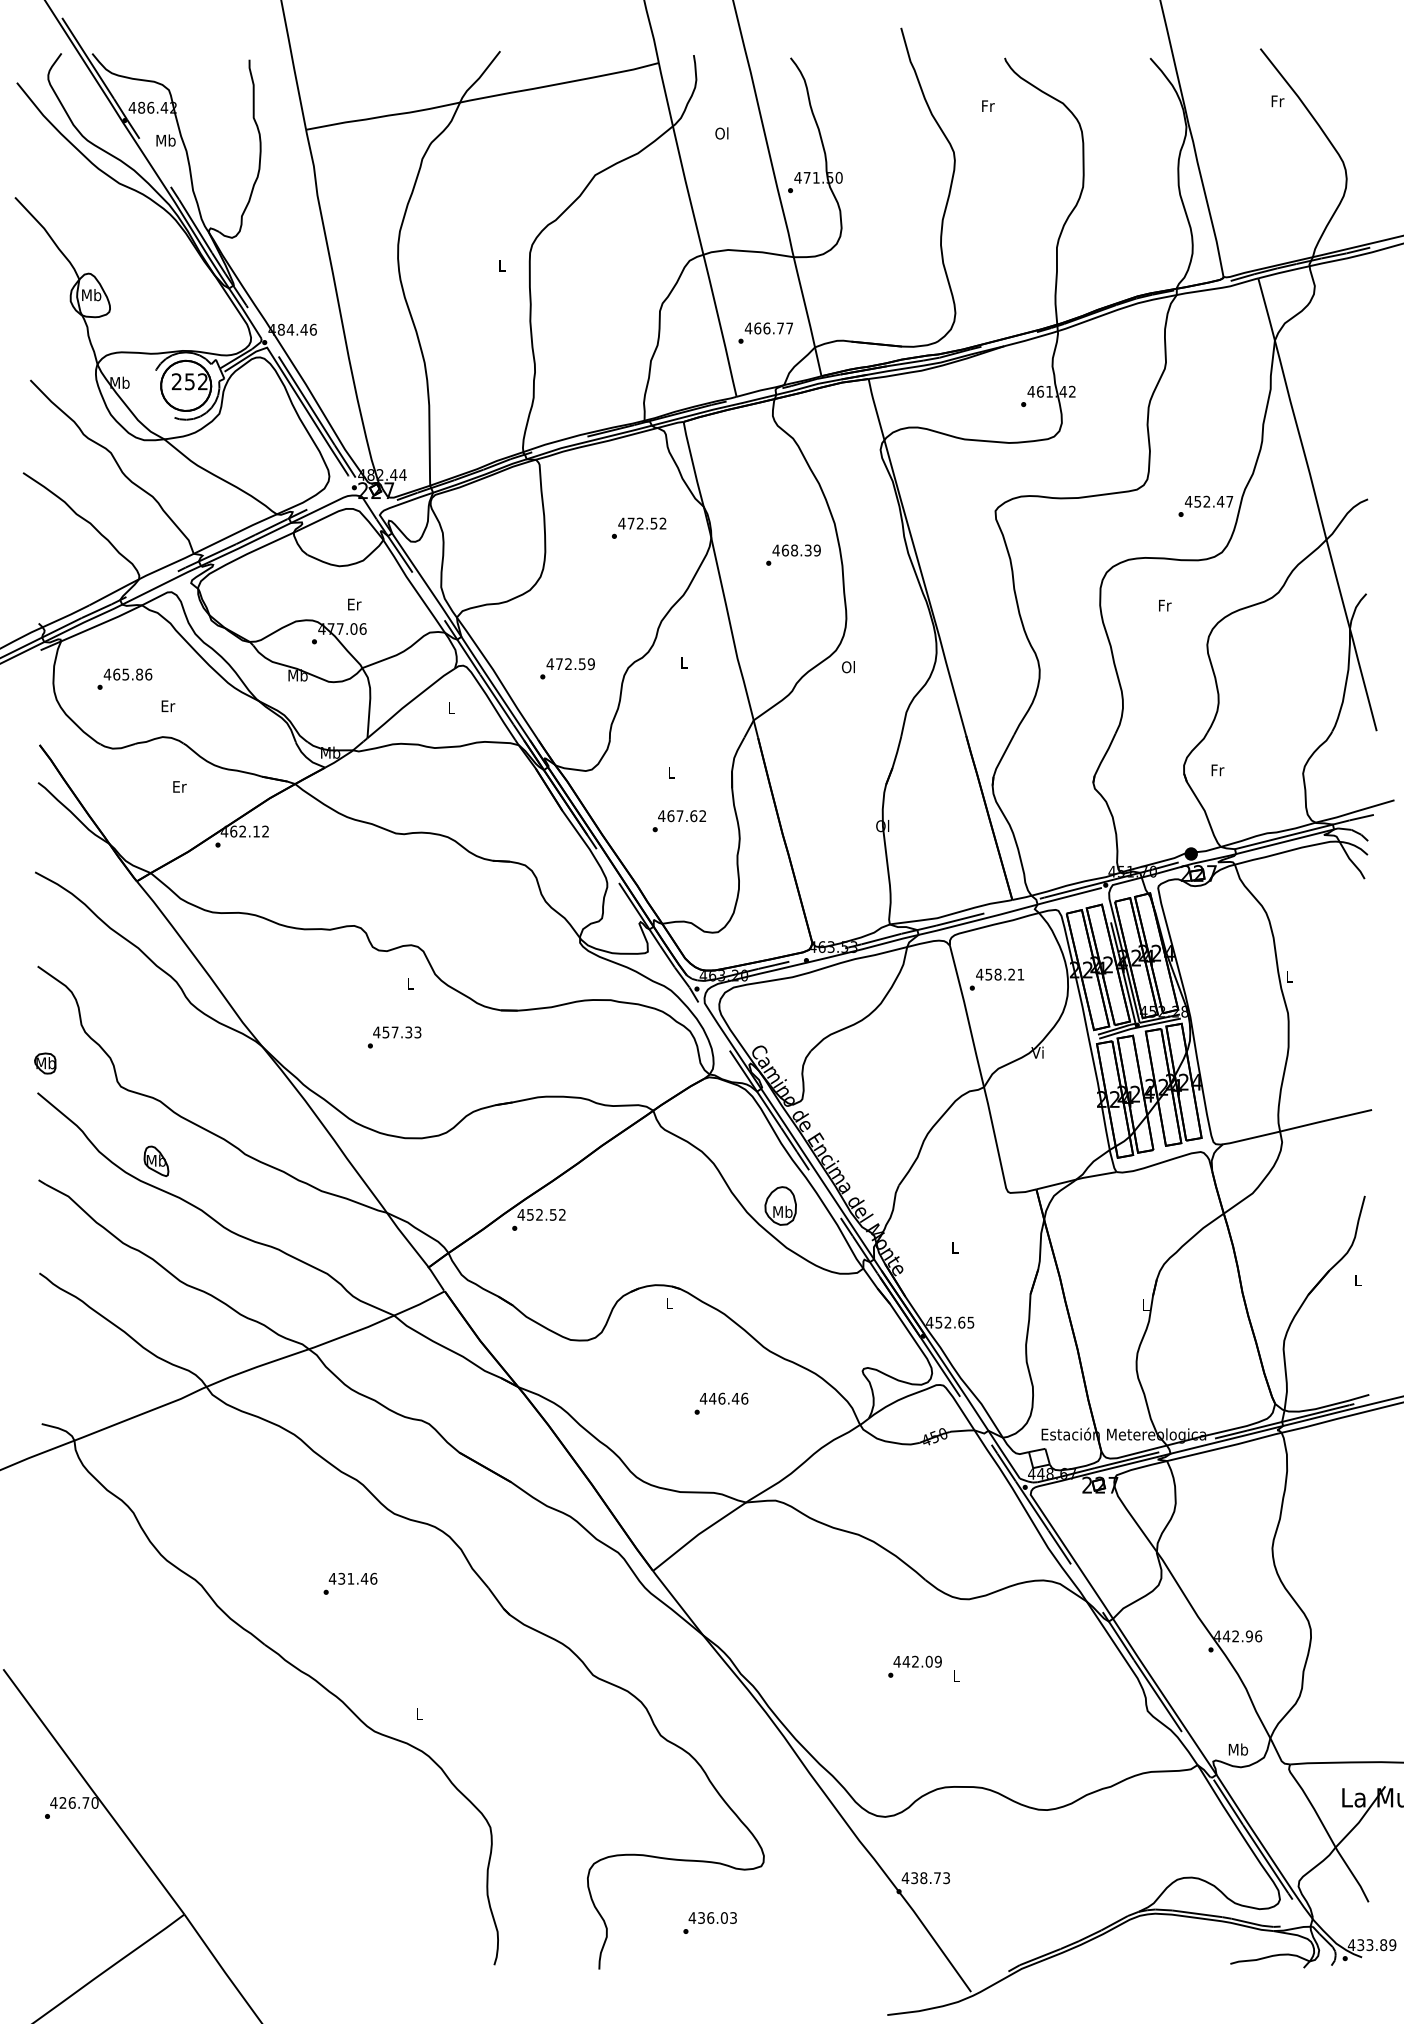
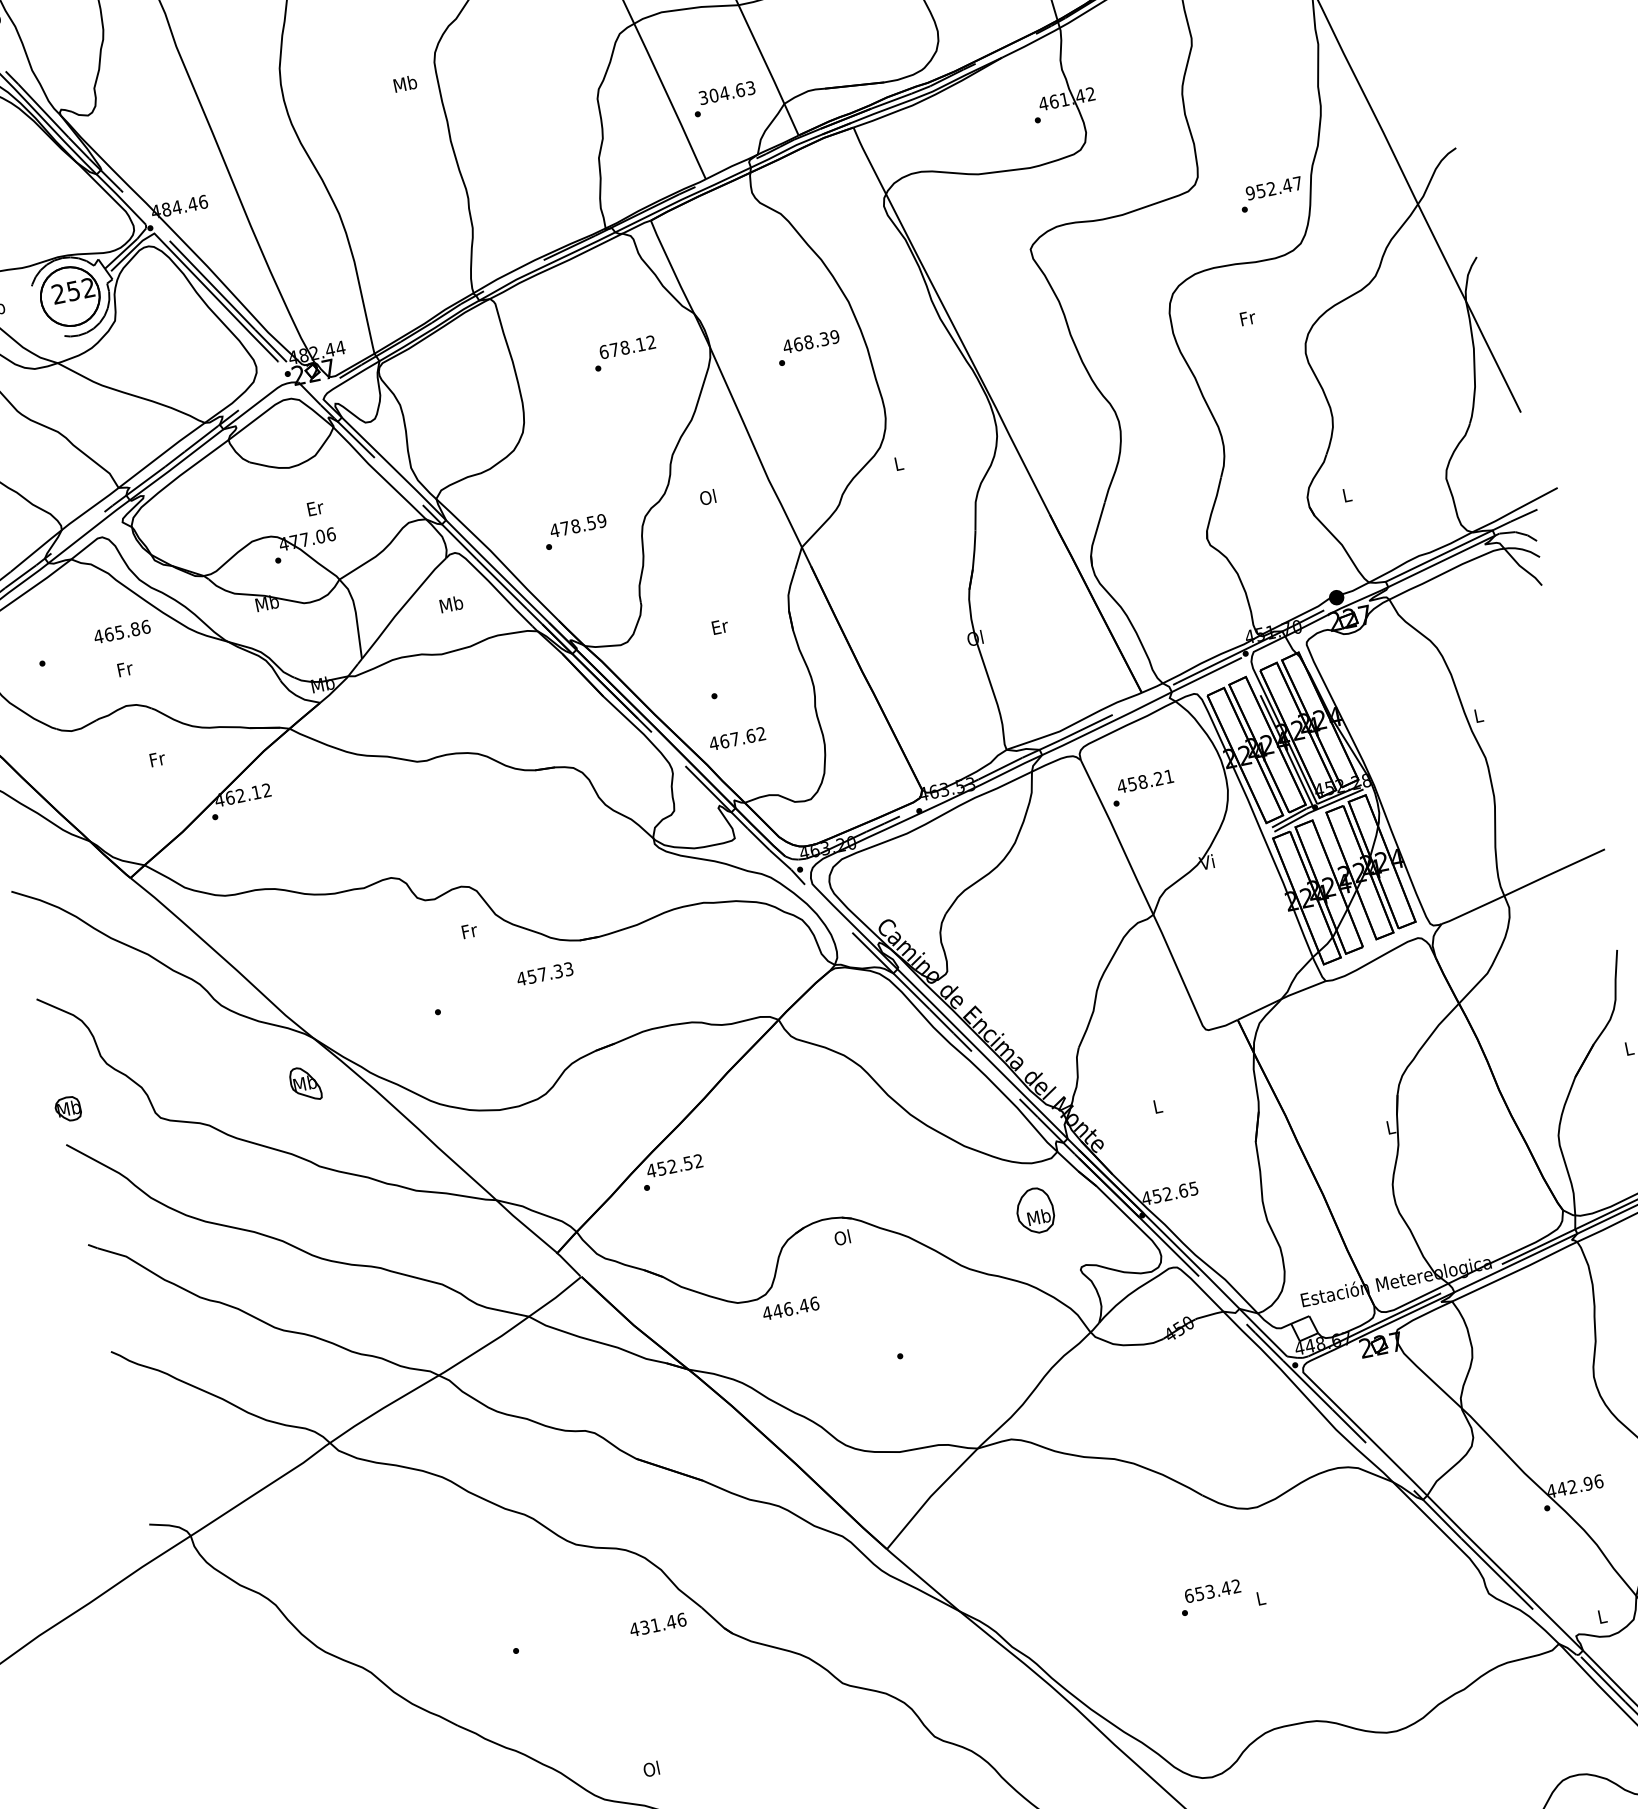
text: (501, 265) -> (404, 83), L -> Mb
text: (768, 328) -> (726, 93), 466.77 -> 304.63
text: (1188, 501) -> (1250, 192), 452.47 -> 952.47
text: (637, 523) -> (621, 348), 472.52 -> 678.12
text: (683, 662) -> (707, 497), L -> Ol
text: (568, 664) -> (575, 526), 472.59 -> 478.59
text: (847, 667) -> (897, 464), Ol -> L
text: (127, 674) -> (121, 631), moved
text: (168, 706) -> (125, 669), Er -> Fr
text: (451, 707) -> (451, 603), L -> Mb
text: (1217, 770) -> (1347, 495), Fr -> L
text: (671, 772) -> (719, 626), L -> Er
text: (179, 786) -> (157, 758), Er -> Fr
text: (681, 816) -> (736, 739), moved
text: (410, 983) -> (469, 930), L -> Fr
text: (397, 1032) -> (545, 974), moved
part: (156, 1161) -> (305, 1084), moved
part: (780, 1205) -> (1034, 1210), moved
text: (668, 1303) -> (841, 1238), L -> Ol
text: (723, 1398) -> (790, 1308), moved
text: (352, 1578) -> (657, 1624), moved
text: (917, 1661) -> (1212, 1590), 442.09 -> 653.42
text: (418, 1714) -> (651, 1769), L -> Ol
text: (1238, 1749) -> (1602, 1616), Mb -> L

